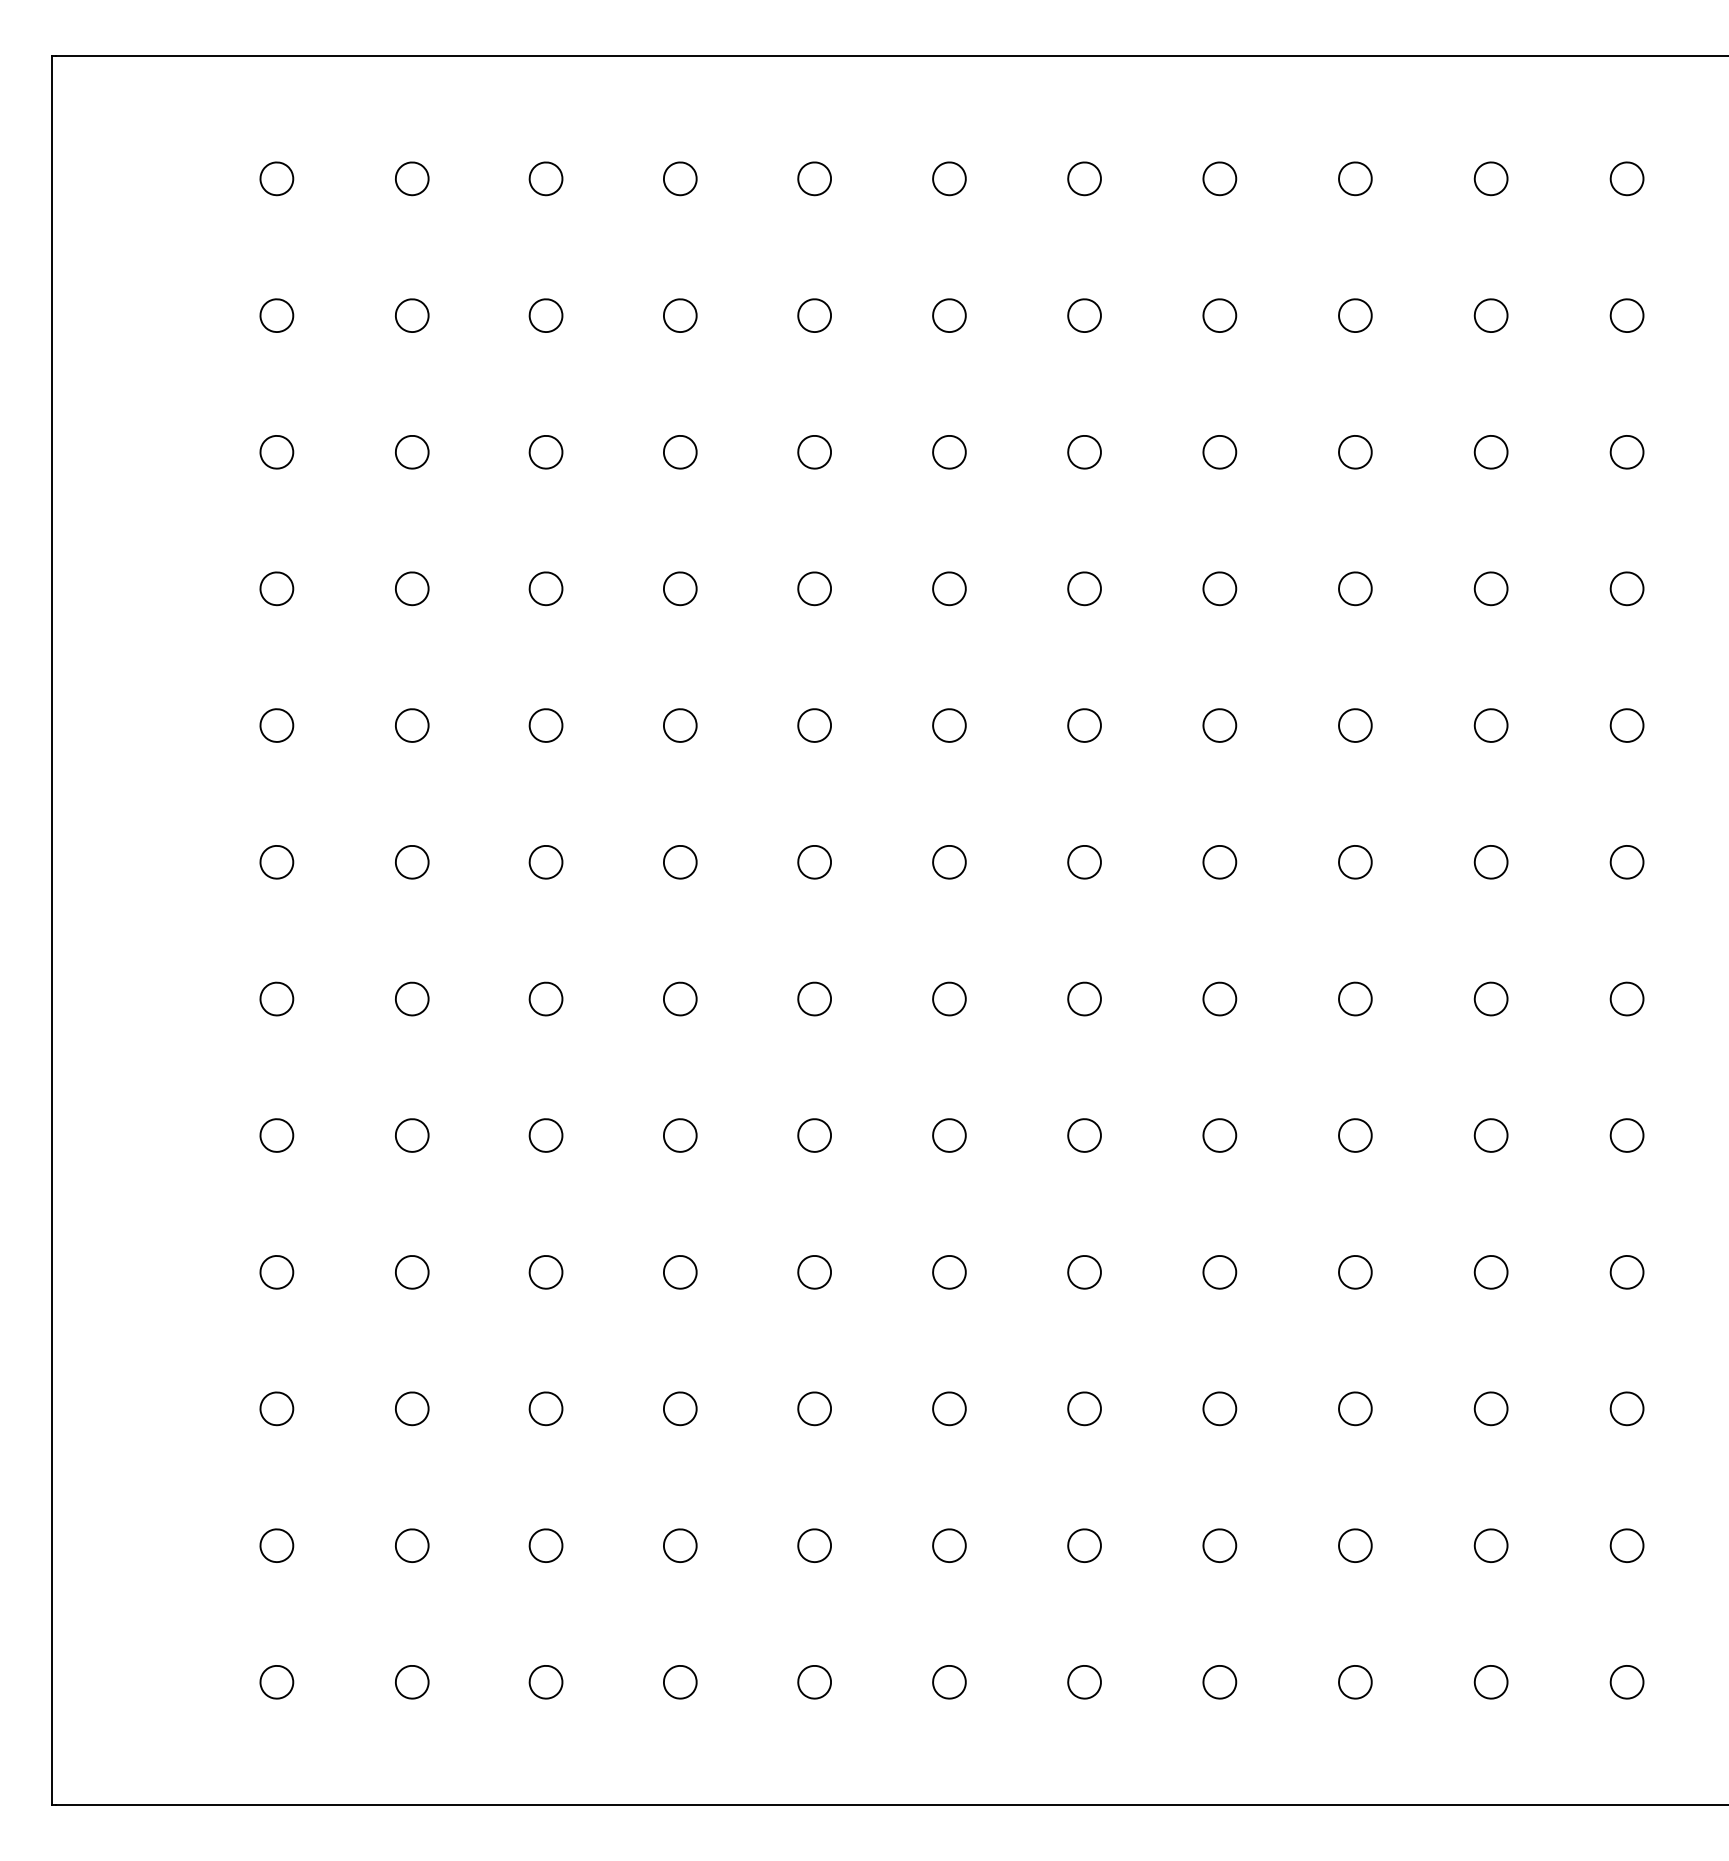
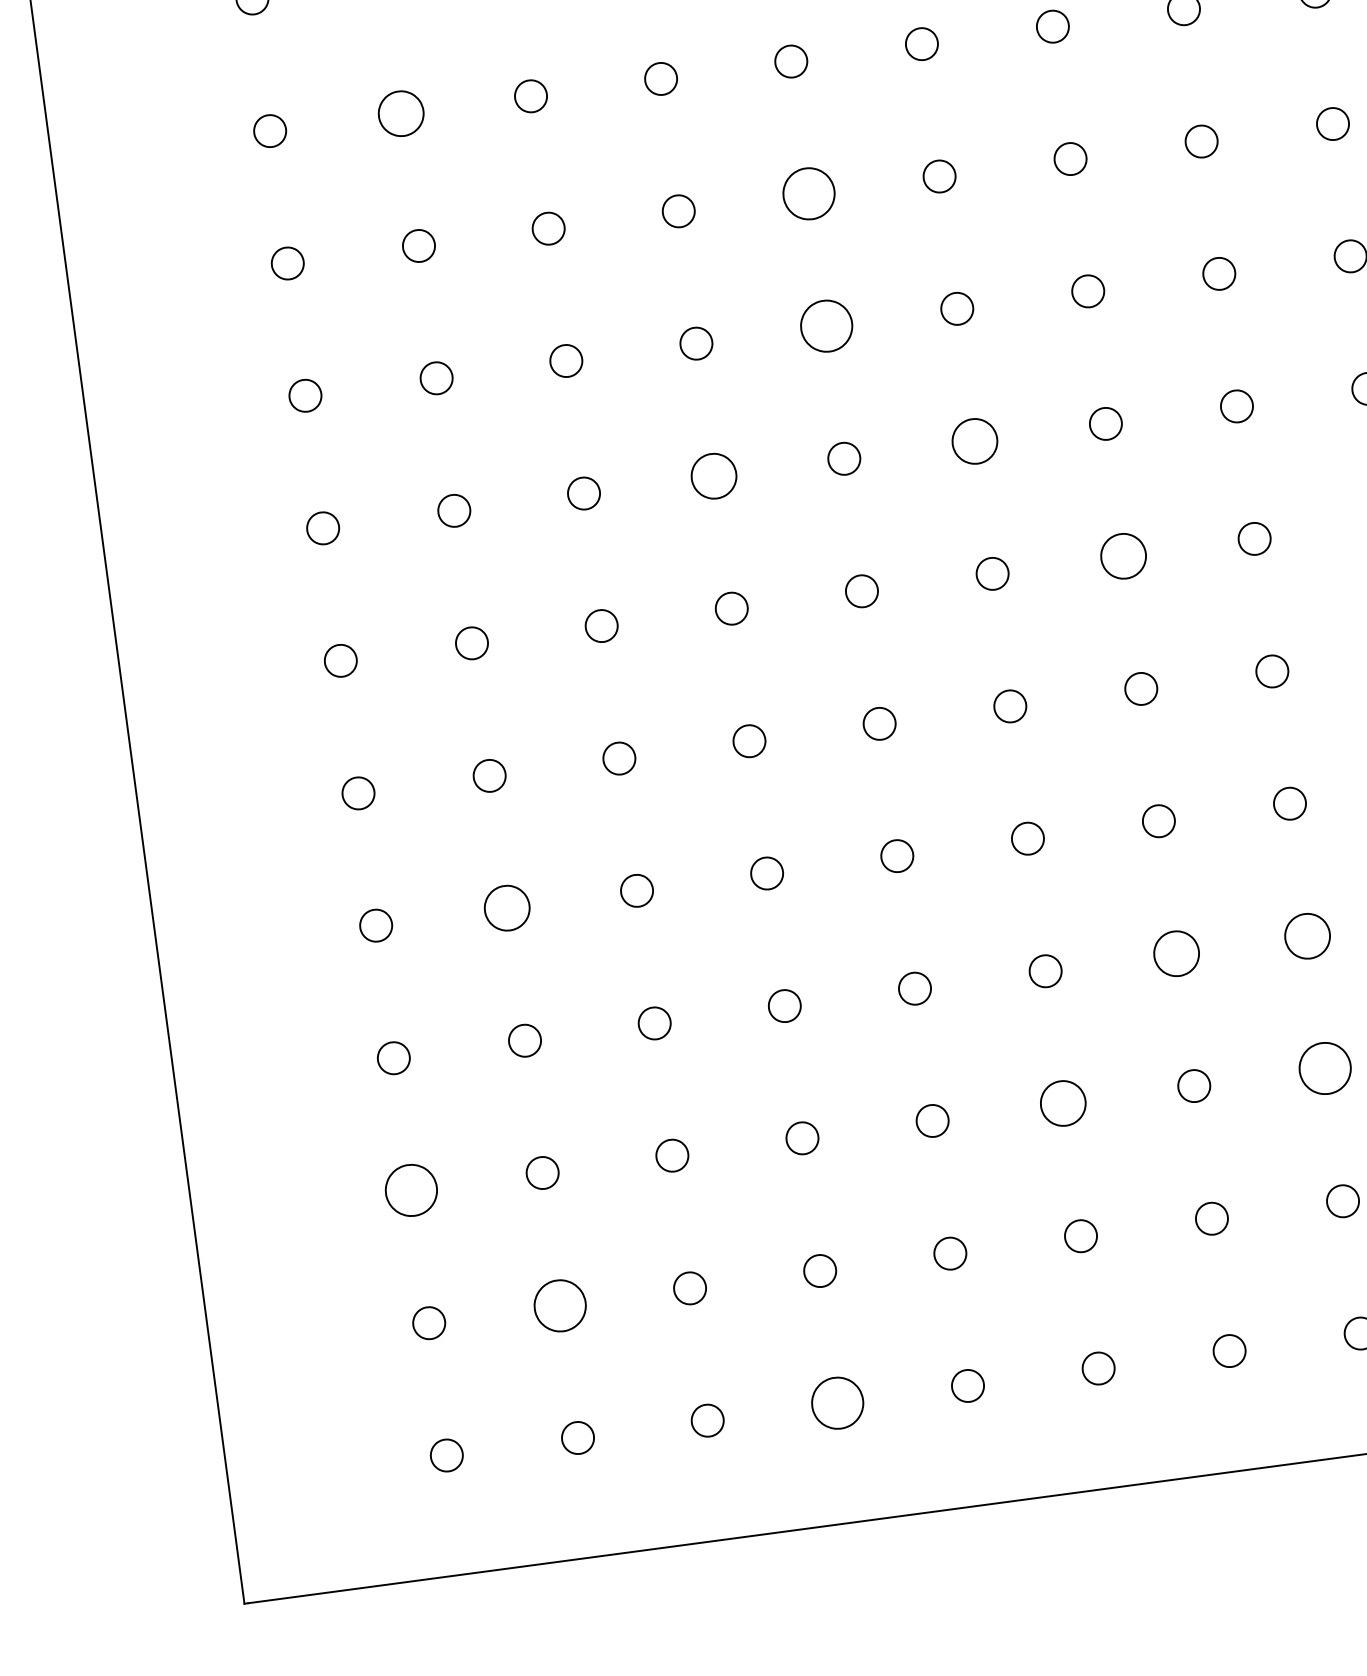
part: (412, 315) -> (401, 113), size x1.4
part: (814, 452) -> (808, 194), size x1.6
part: (814, 588) -> (826, 326), size x1.6
part: (680, 725) -> (714, 476), size x1.4
part: (949, 725) -> (974, 441), size x1.4
part: (1084, 862) -> (1123, 556), size x1.4
part: (412, 1135) -> (507, 908), size x1.4
part: (1084, 1272) -> (1176, 953), size x1.4
part: (1219, 1272) -> (1307, 936), size x1.4
part: (276, 1408) -> (411, 1190), size x1.6
part: (949, 1408) -> (1063, 1103), size x1.4
part: (1219, 1408) -> (1324, 1068), size x1.6
part: (412, 1545) -> (560, 1305), size x1.6
part: (680, 1682) -> (838, 1403), size x1.6

